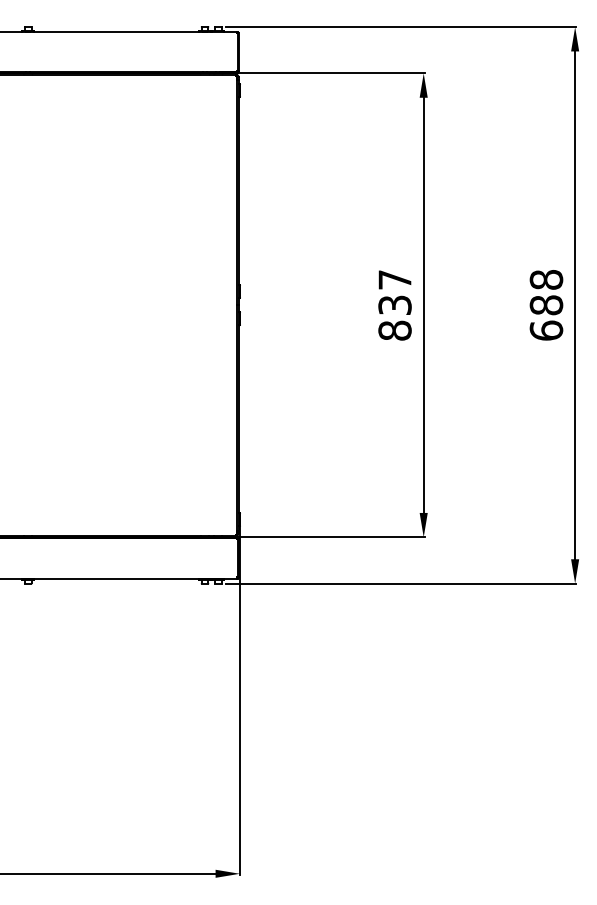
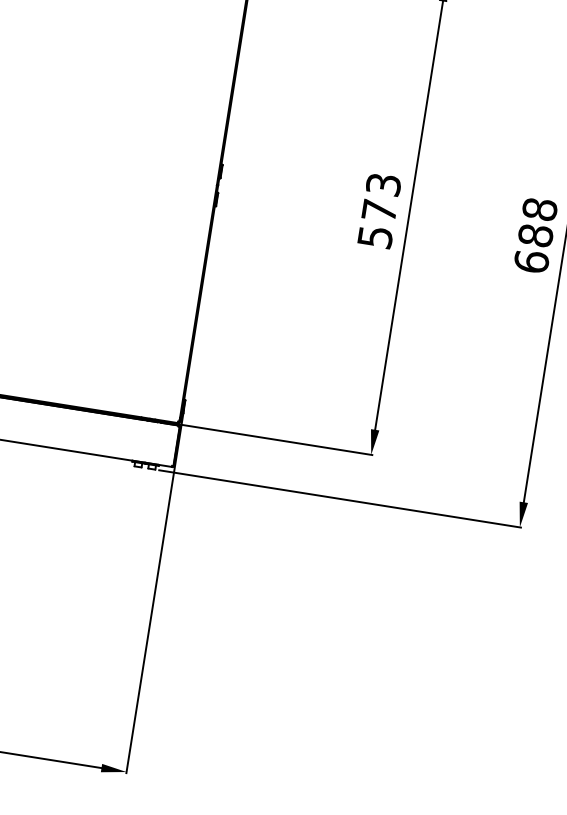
text: (394, 305) -> (378, 211), 837 -> 573

